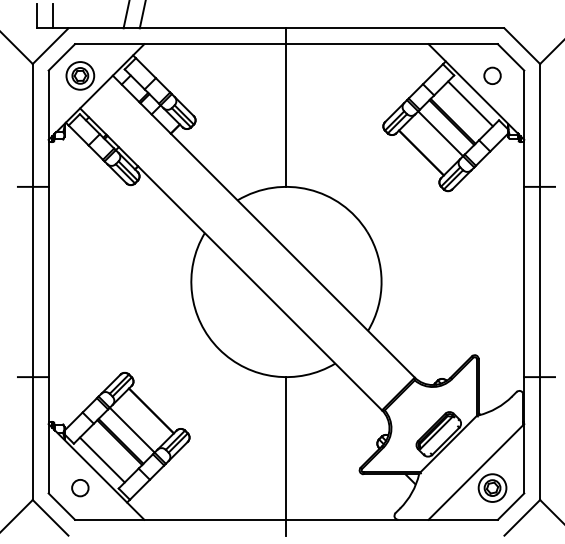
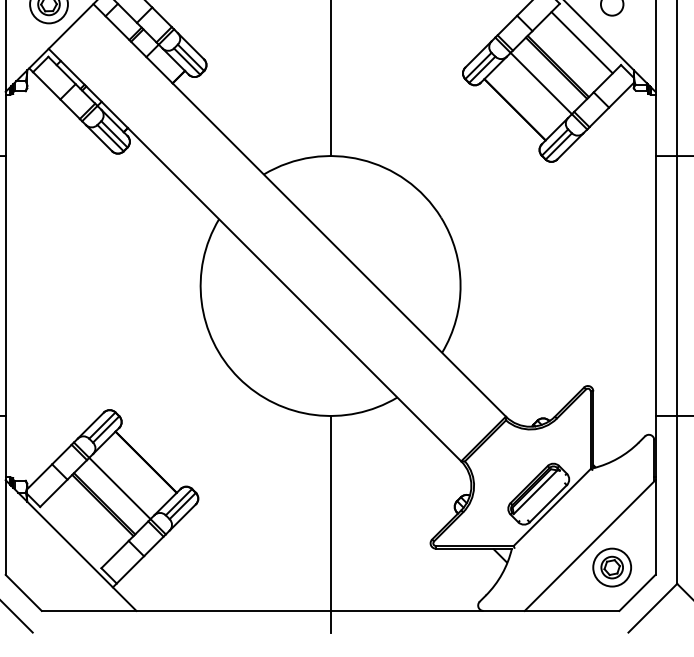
line: (101, 459) -> (77, 528), removed
circle: (80, 488) -> (49, 568), removed

